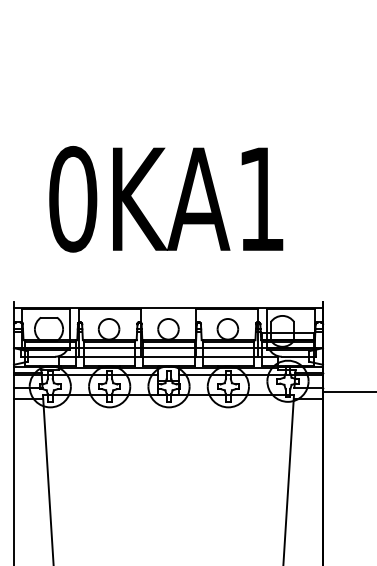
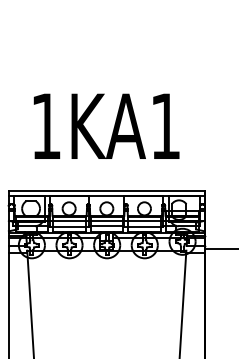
text: (73, 199) -> (46, 126), 0KA1 -> 1KA1
line: (167, 301) -> (106, 191), added

